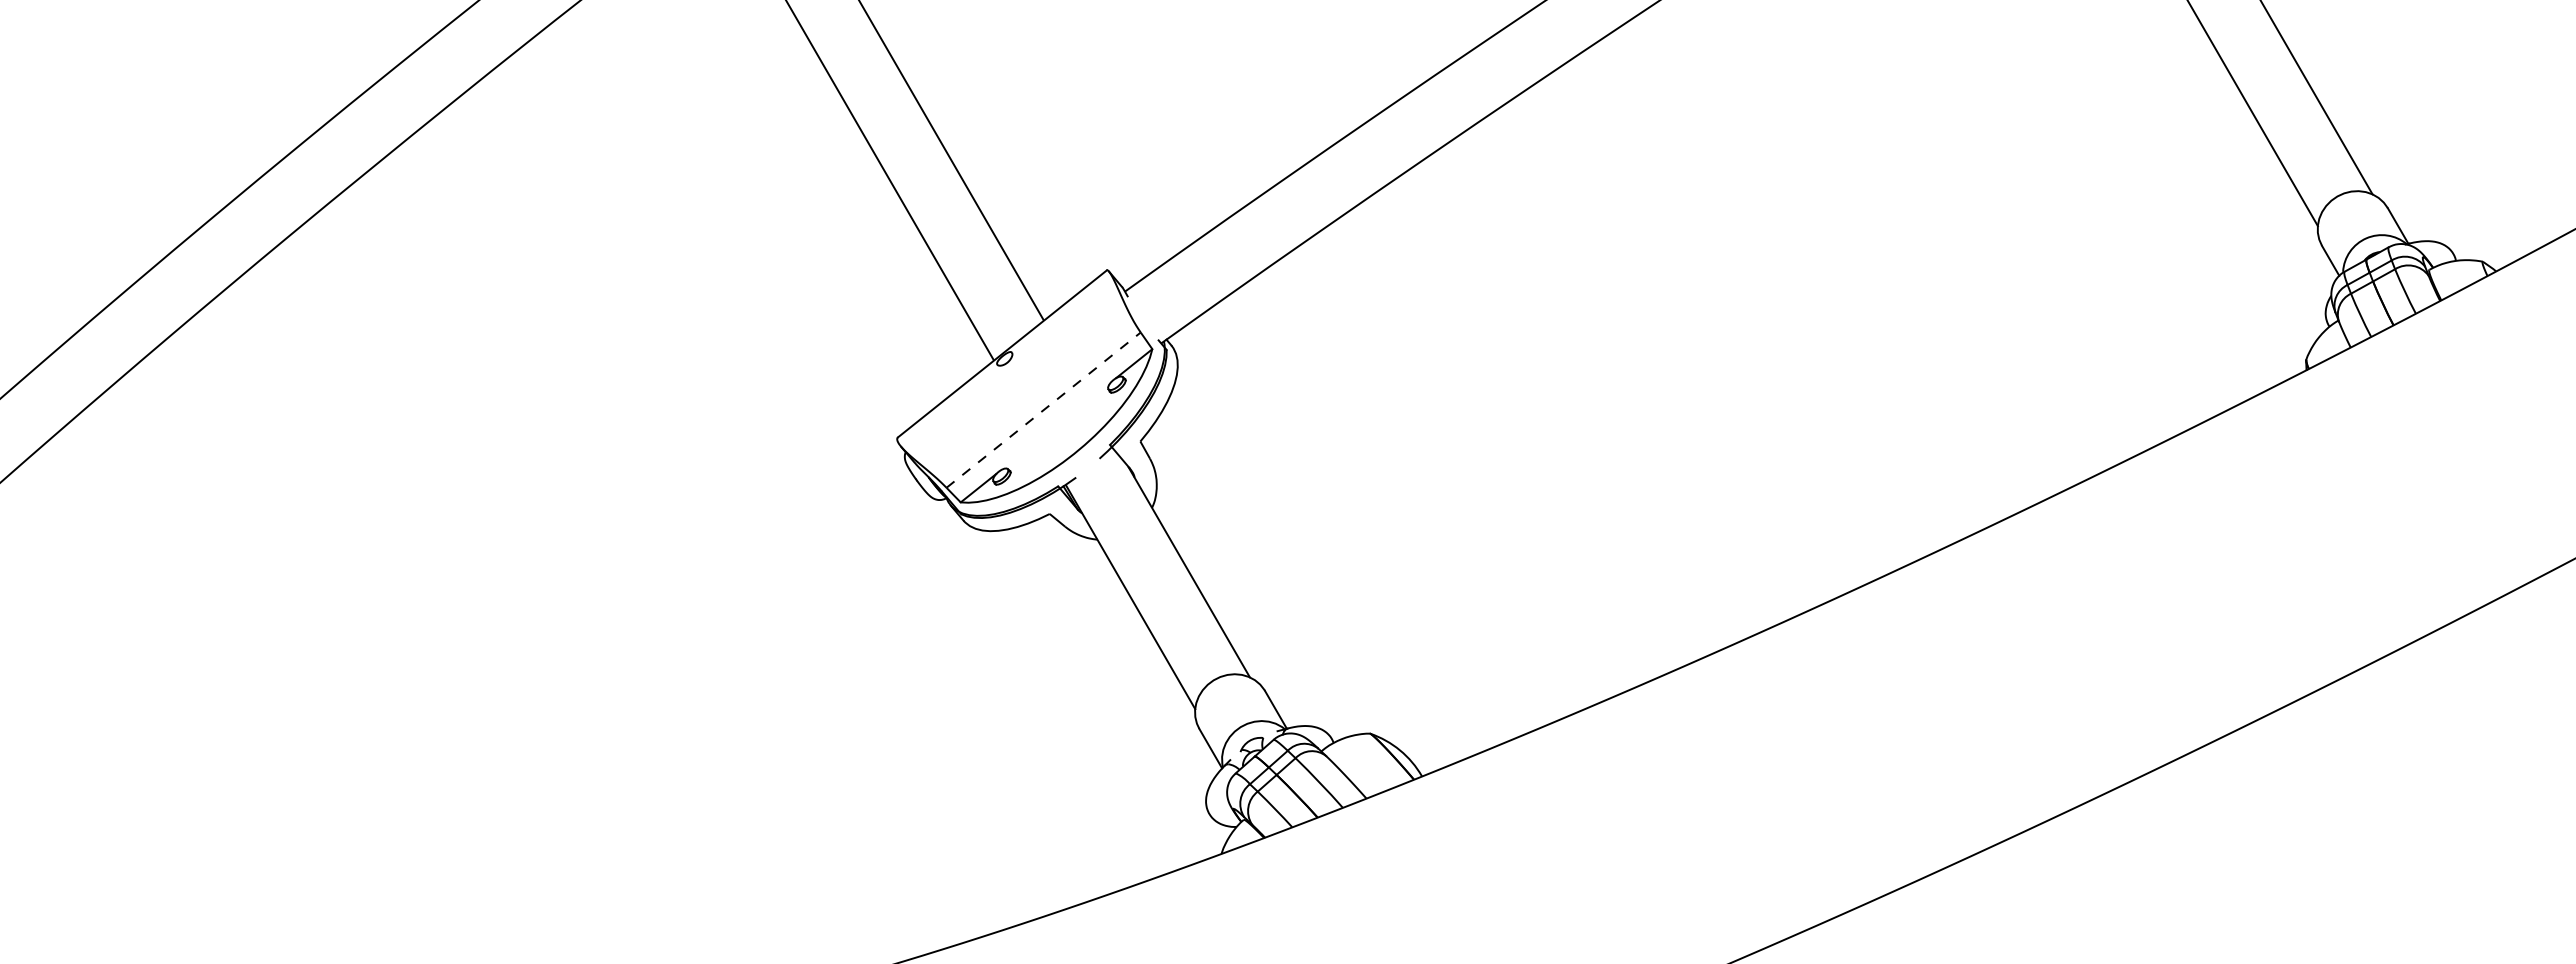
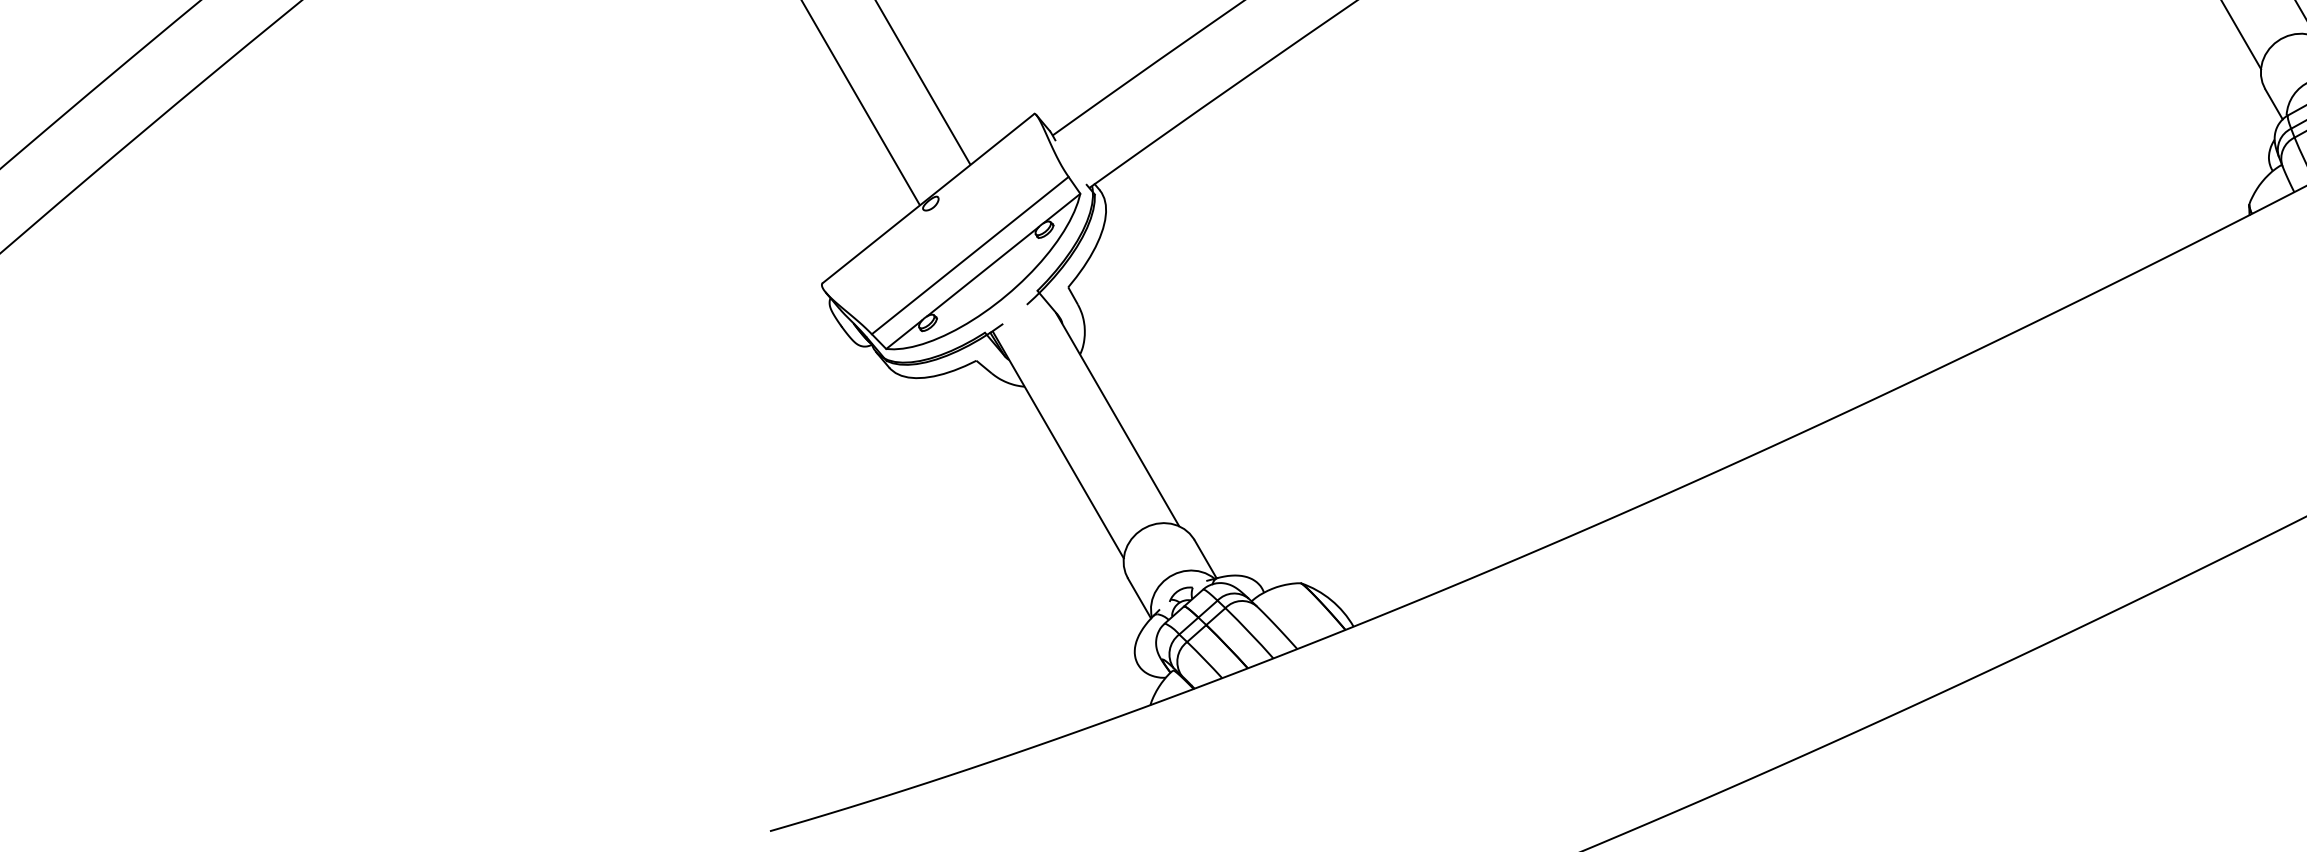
line: (1044, 409) -> (971, 254), dashed -> solid
line: (1056, 425) -> (983, 271), added

